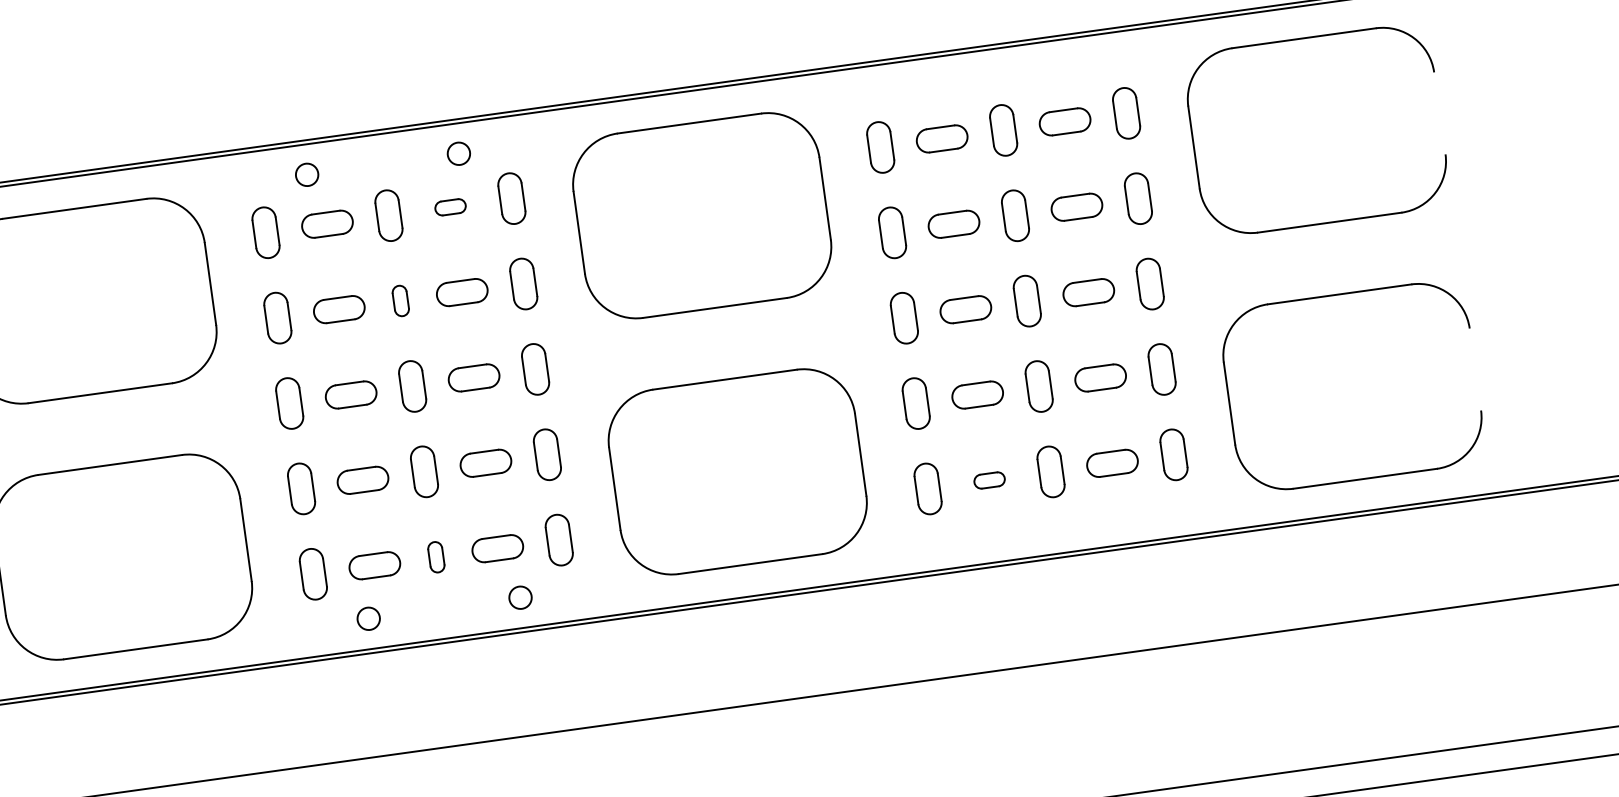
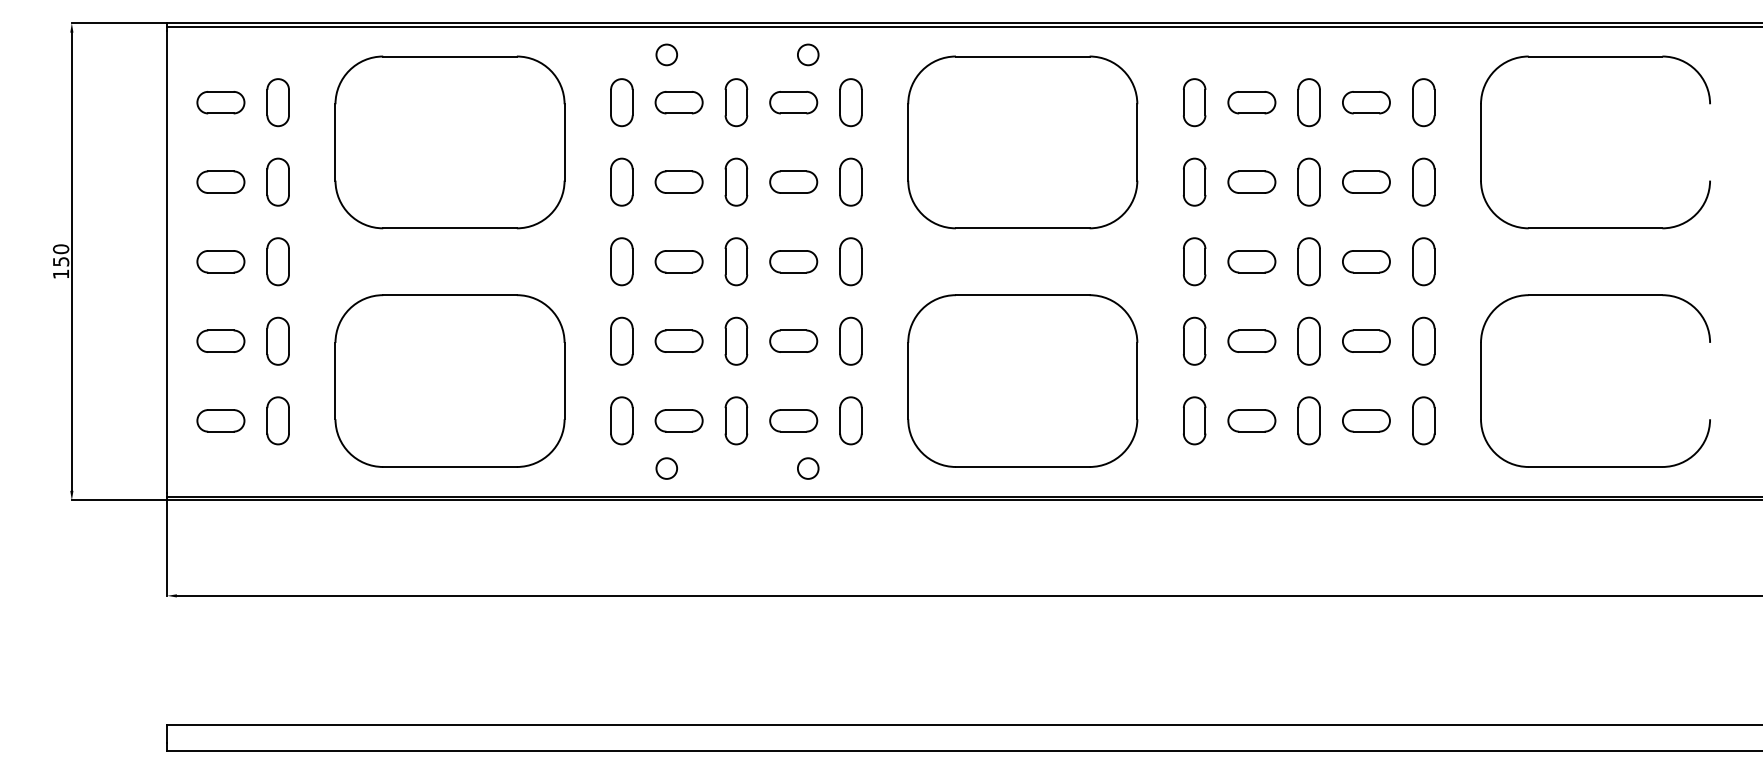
part: (450, 207) -> (793, 102), size x1.67
part: (400, 300) -> (736, 181), size x1.67
part: (989, 480) -> (1251, 420), size x1.67
part: (436, 556) -> (736, 420), size x1.67

